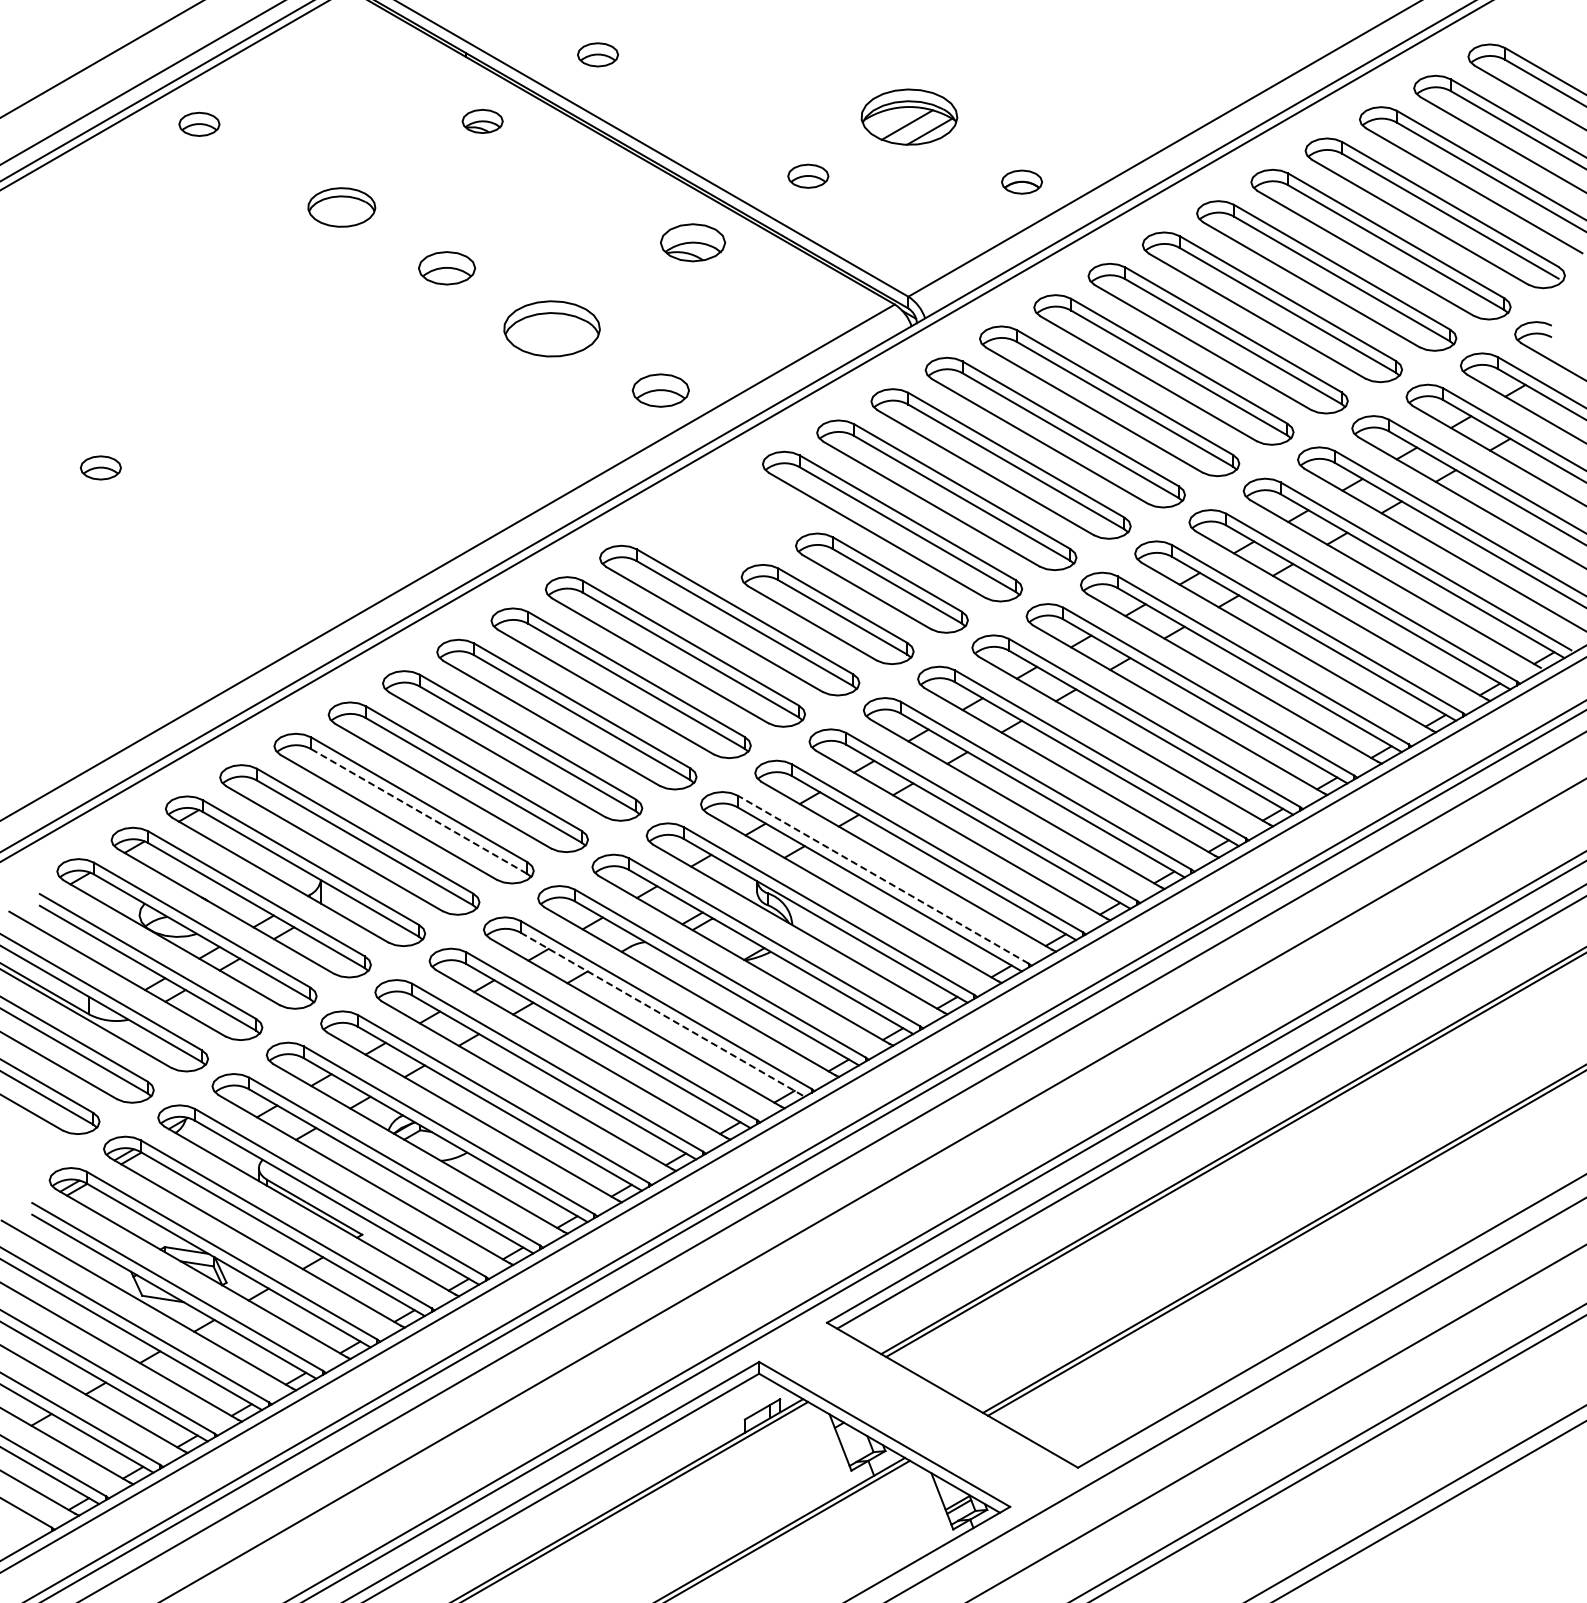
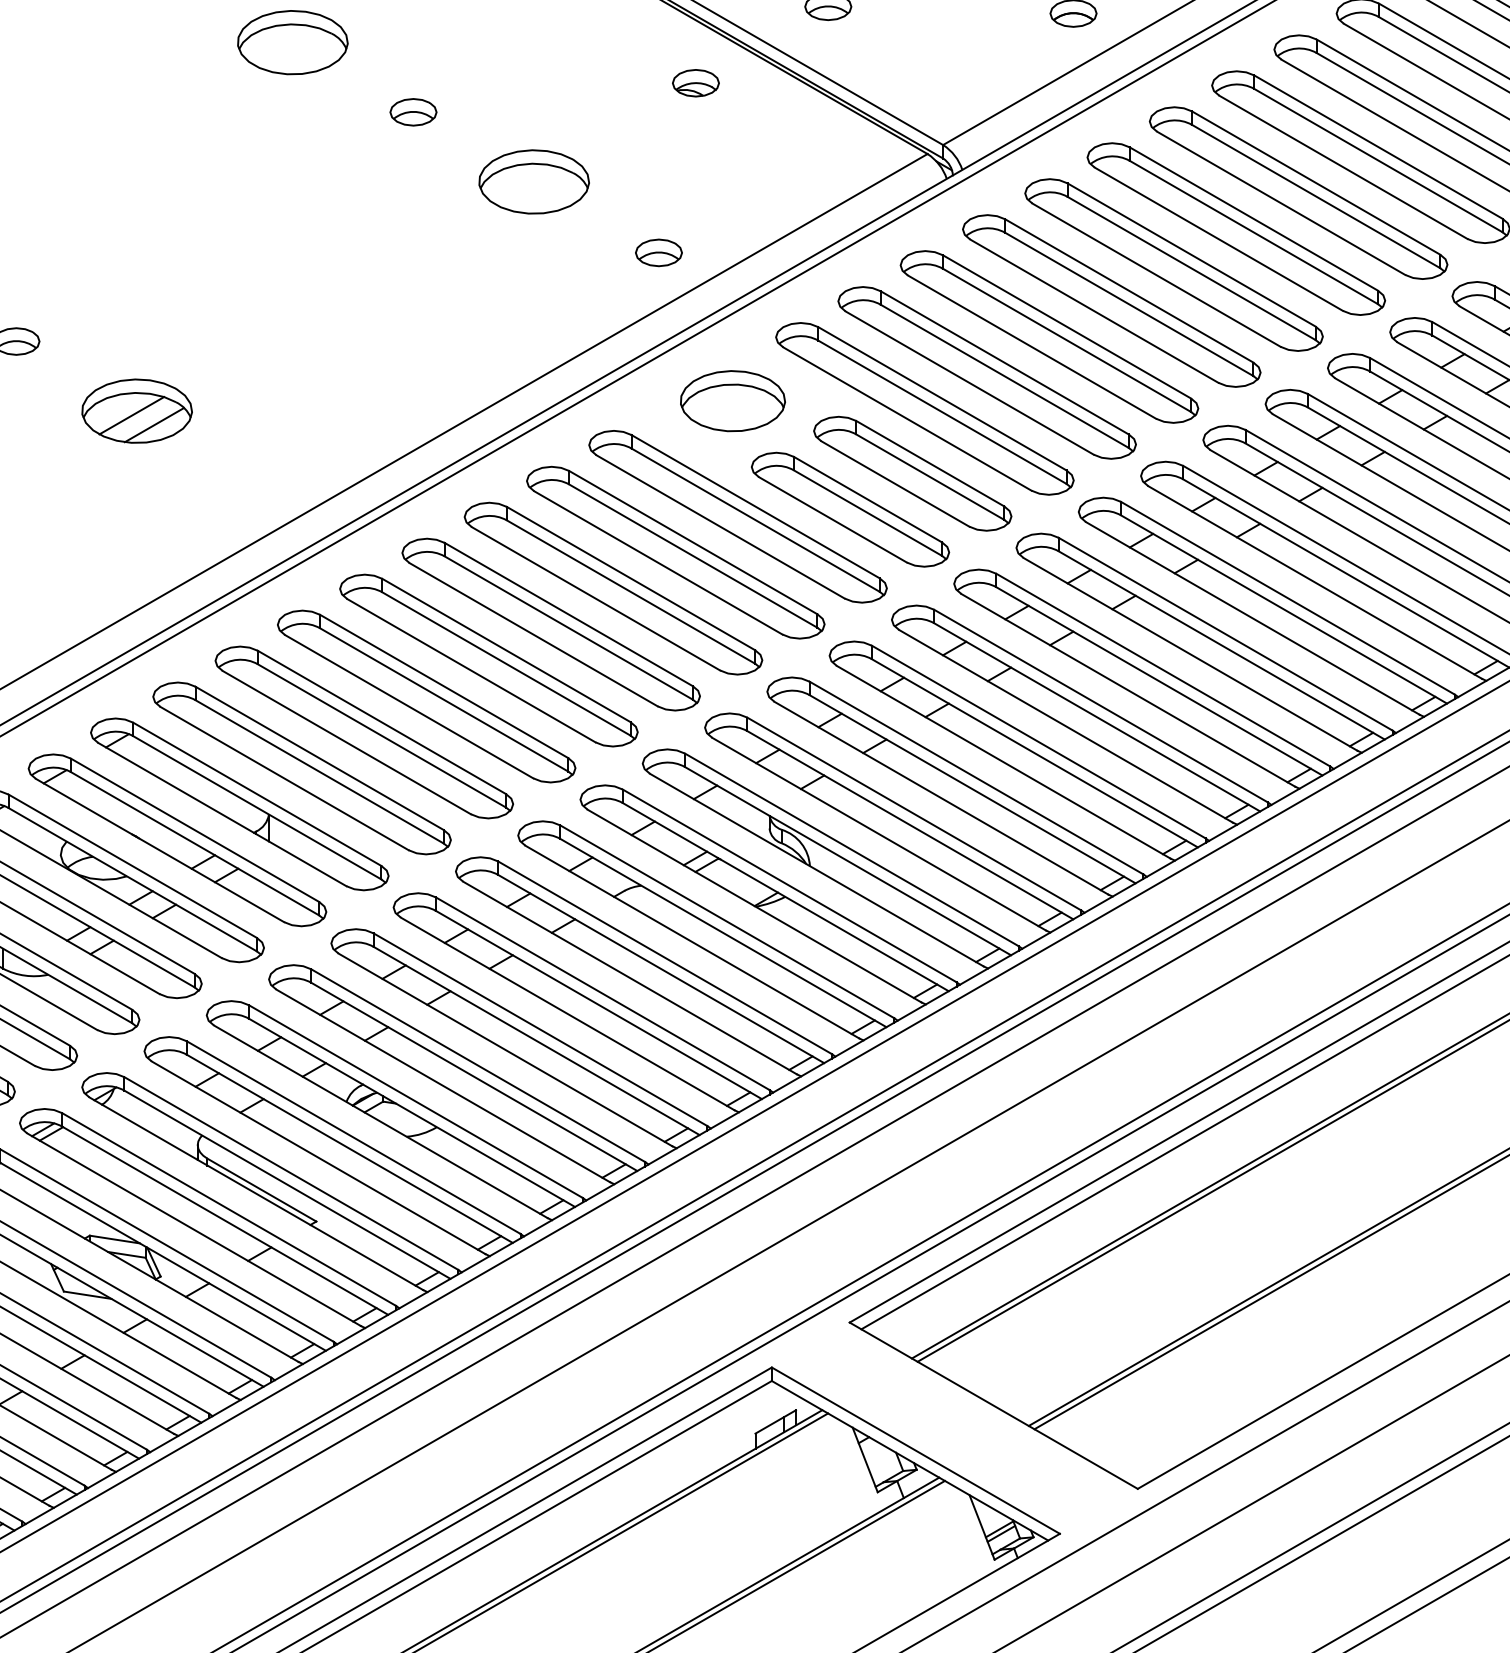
part: (341, 207) -> (292, 42), size x1.43
part: (692, 242) -> (695, 82), size x0.62
part: (446, 267) -> (413, 111), size x0.71
part: (660, 390) -> (658, 252), size x0.71
part: (725, 519) -> (733, 400), added
part: (205, 528) -> (136, 411), added
line: (419, 811) -> (382, 735), dashed -> solid
line: (883, 879) -> (914, 813), dashed -> solid
line: (663, 1014) -> (662, 968), dashed -> solid

